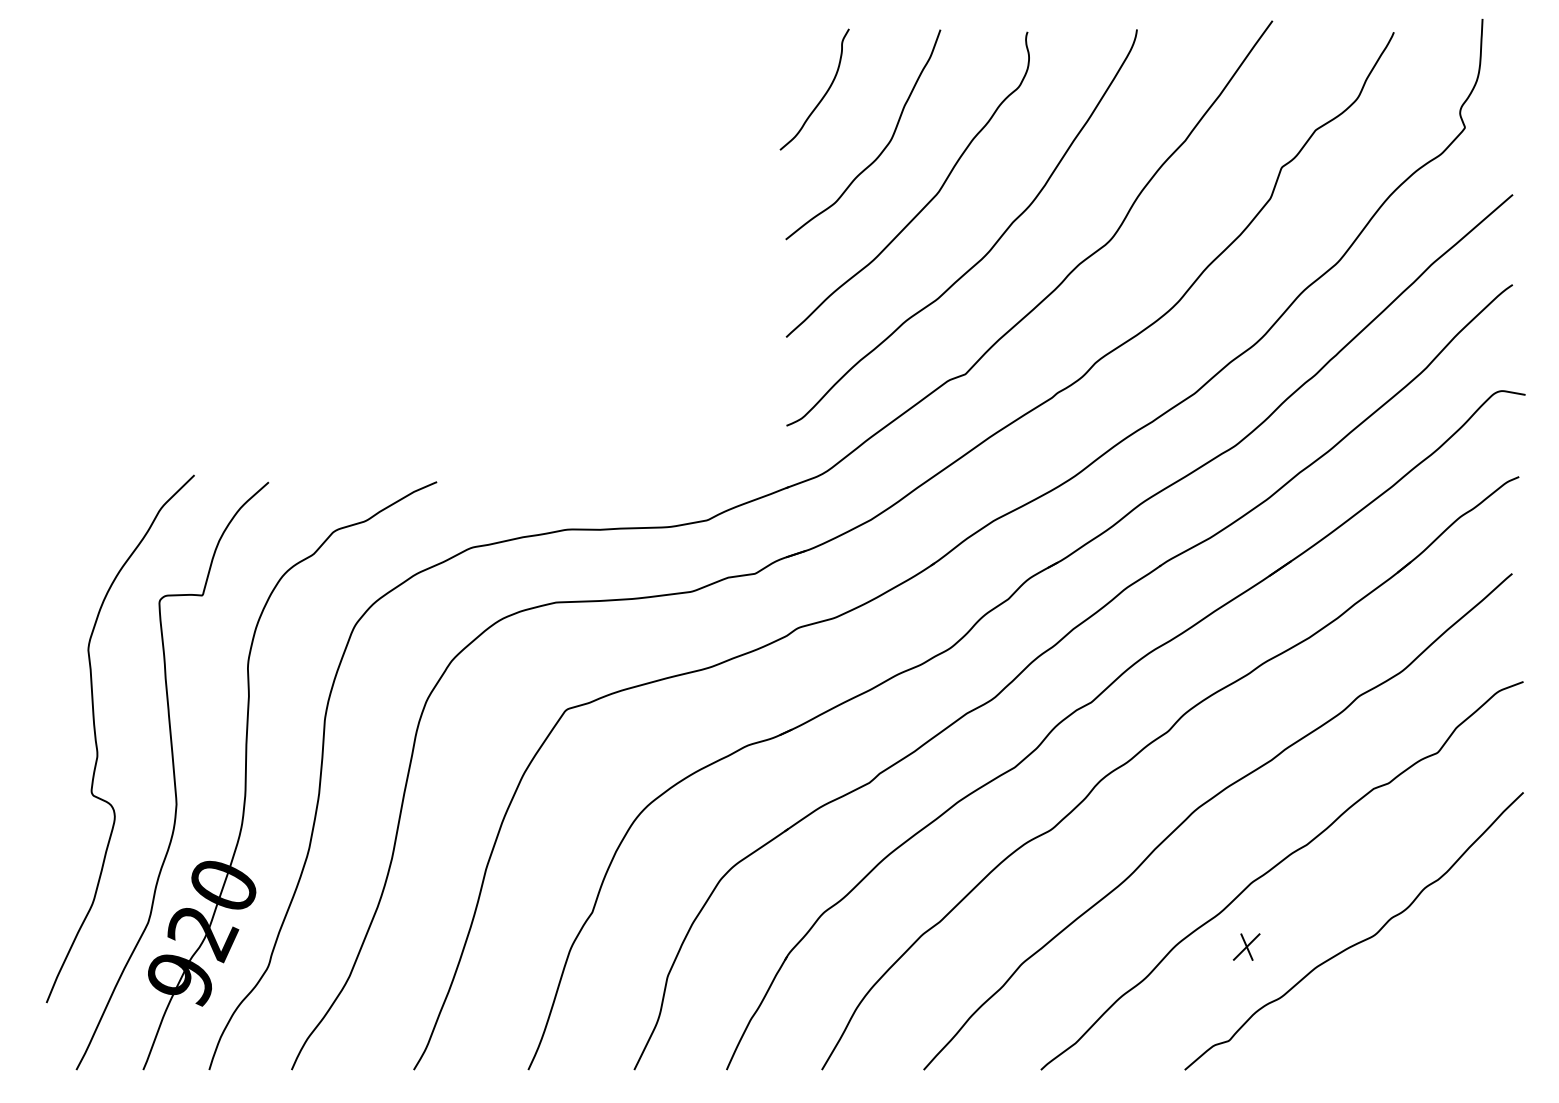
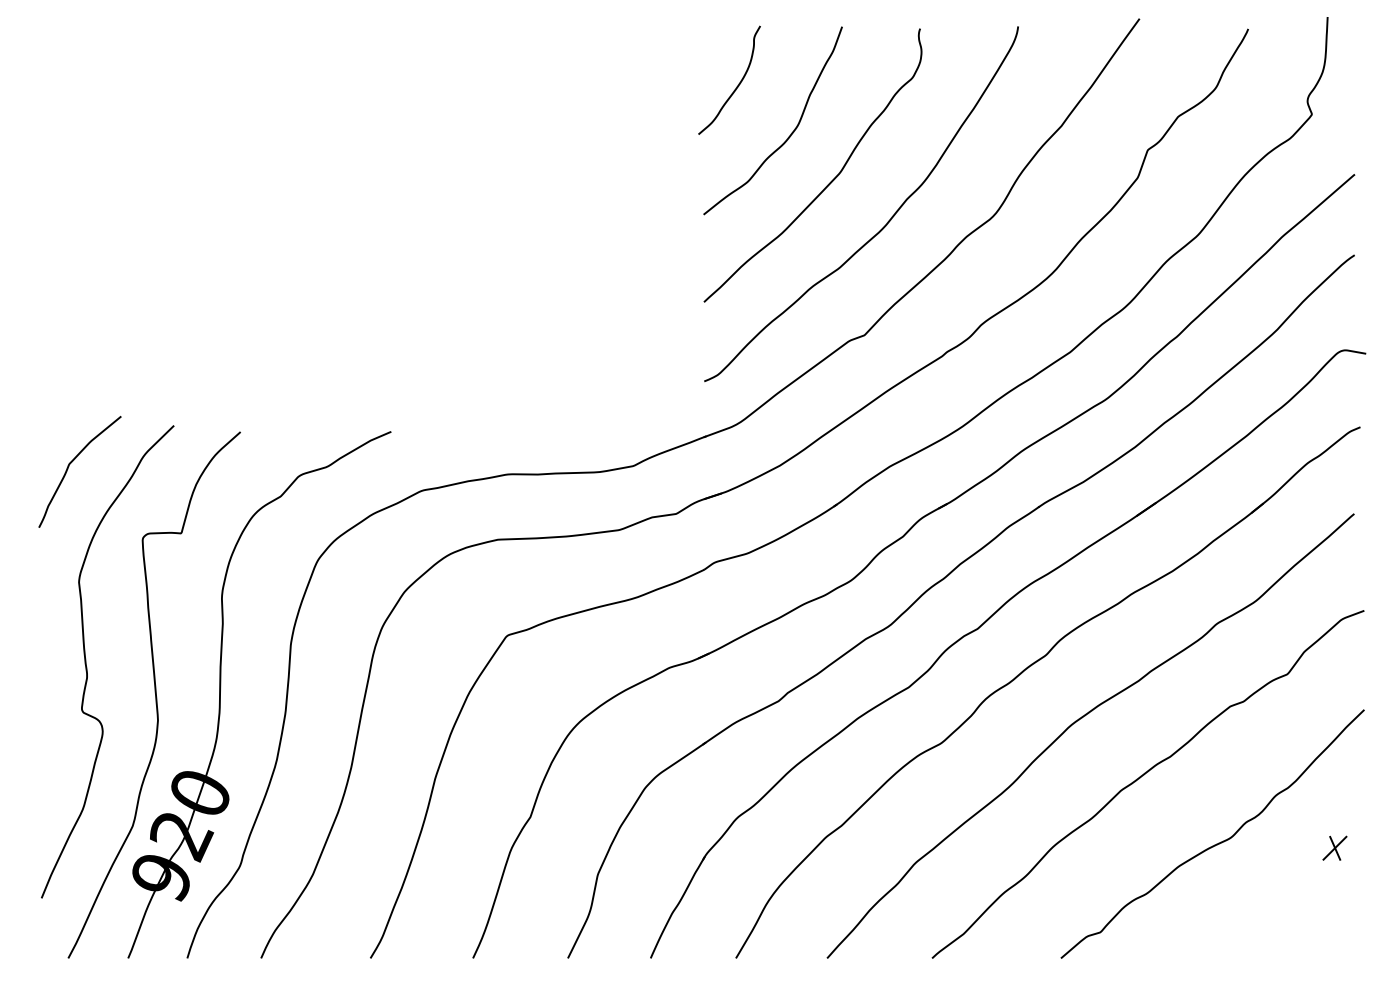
curve: (77, 521) -> (69, 467), added
part: (1246, 946) -> (1334, 847), moved

